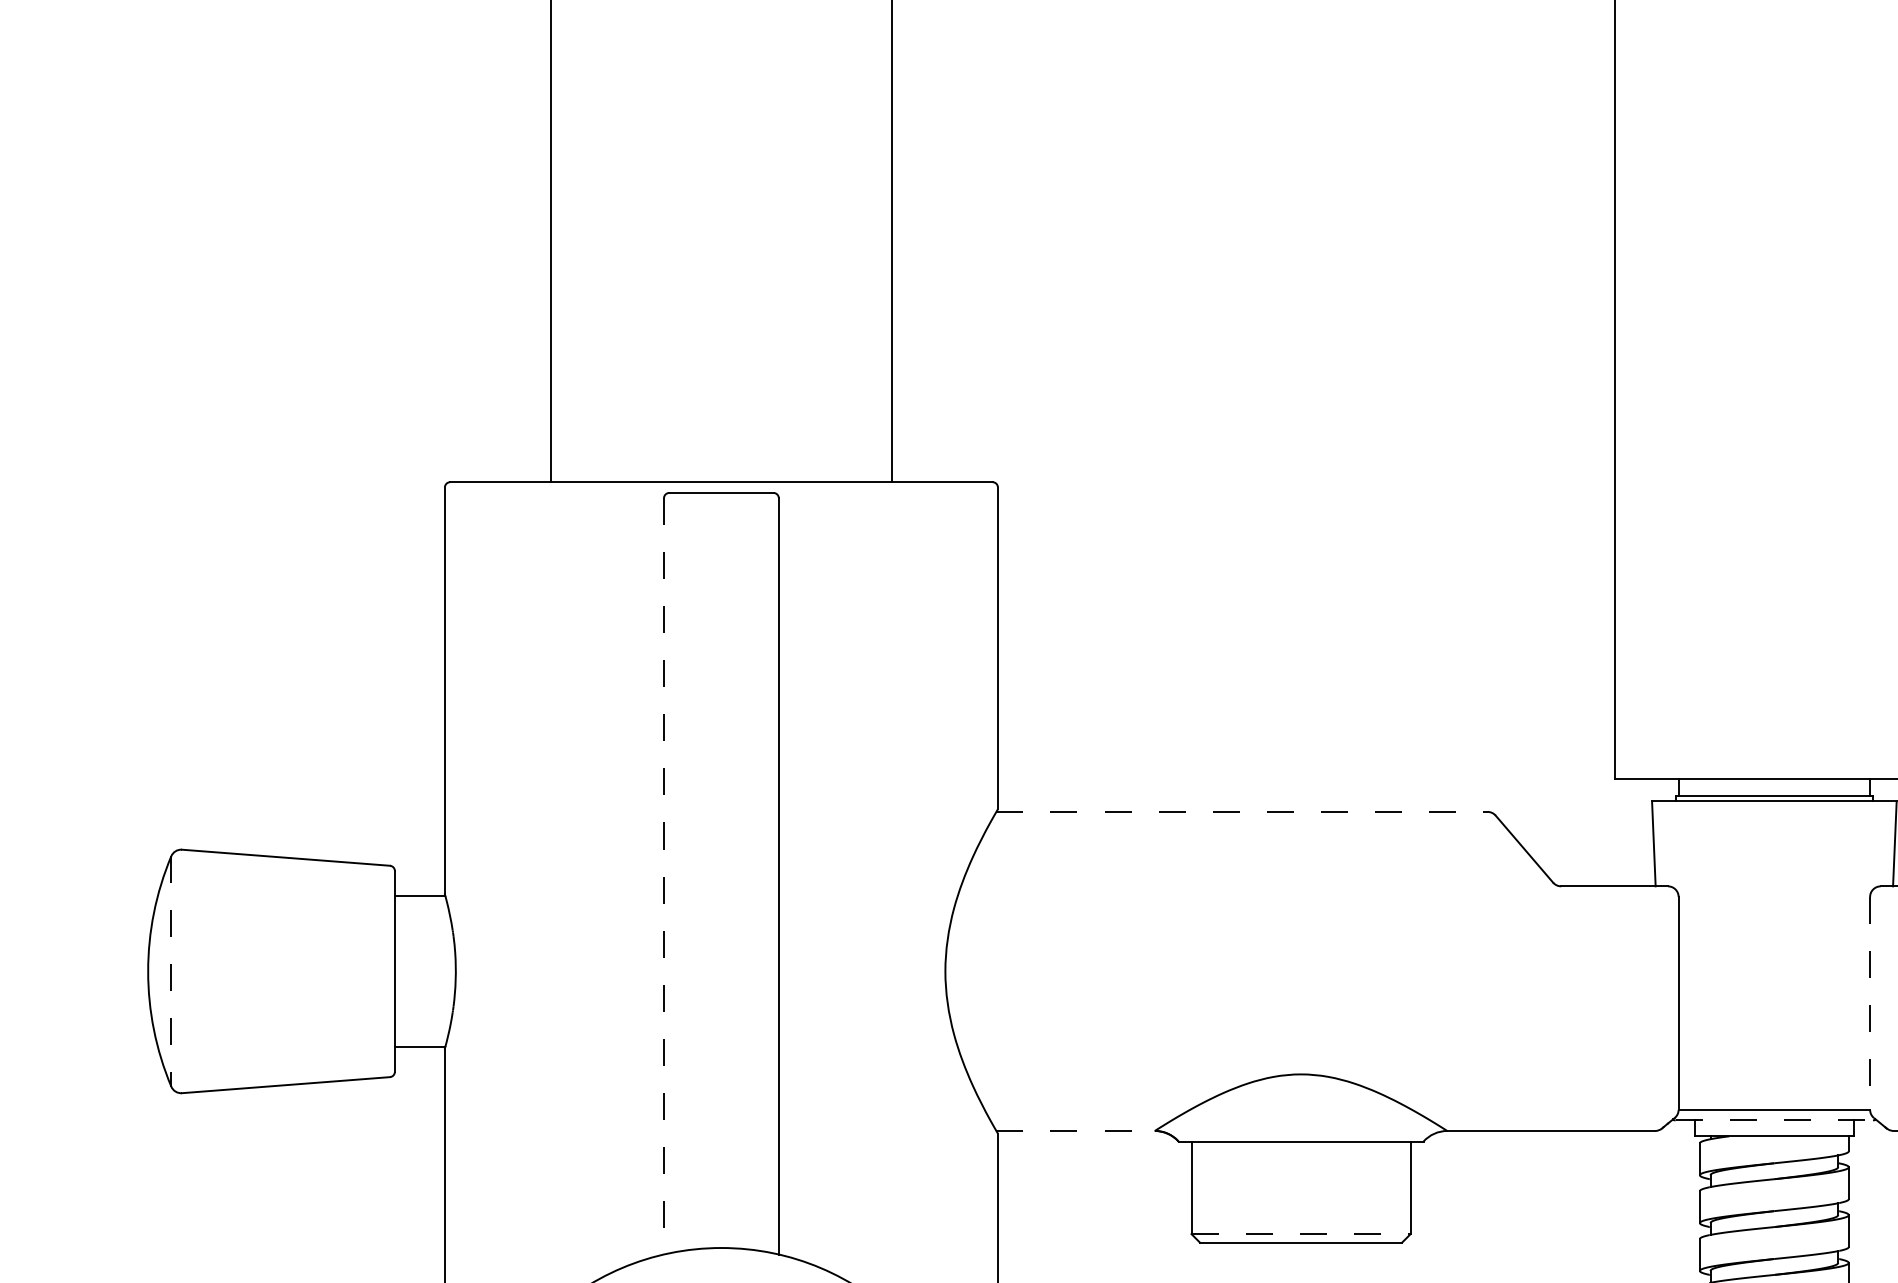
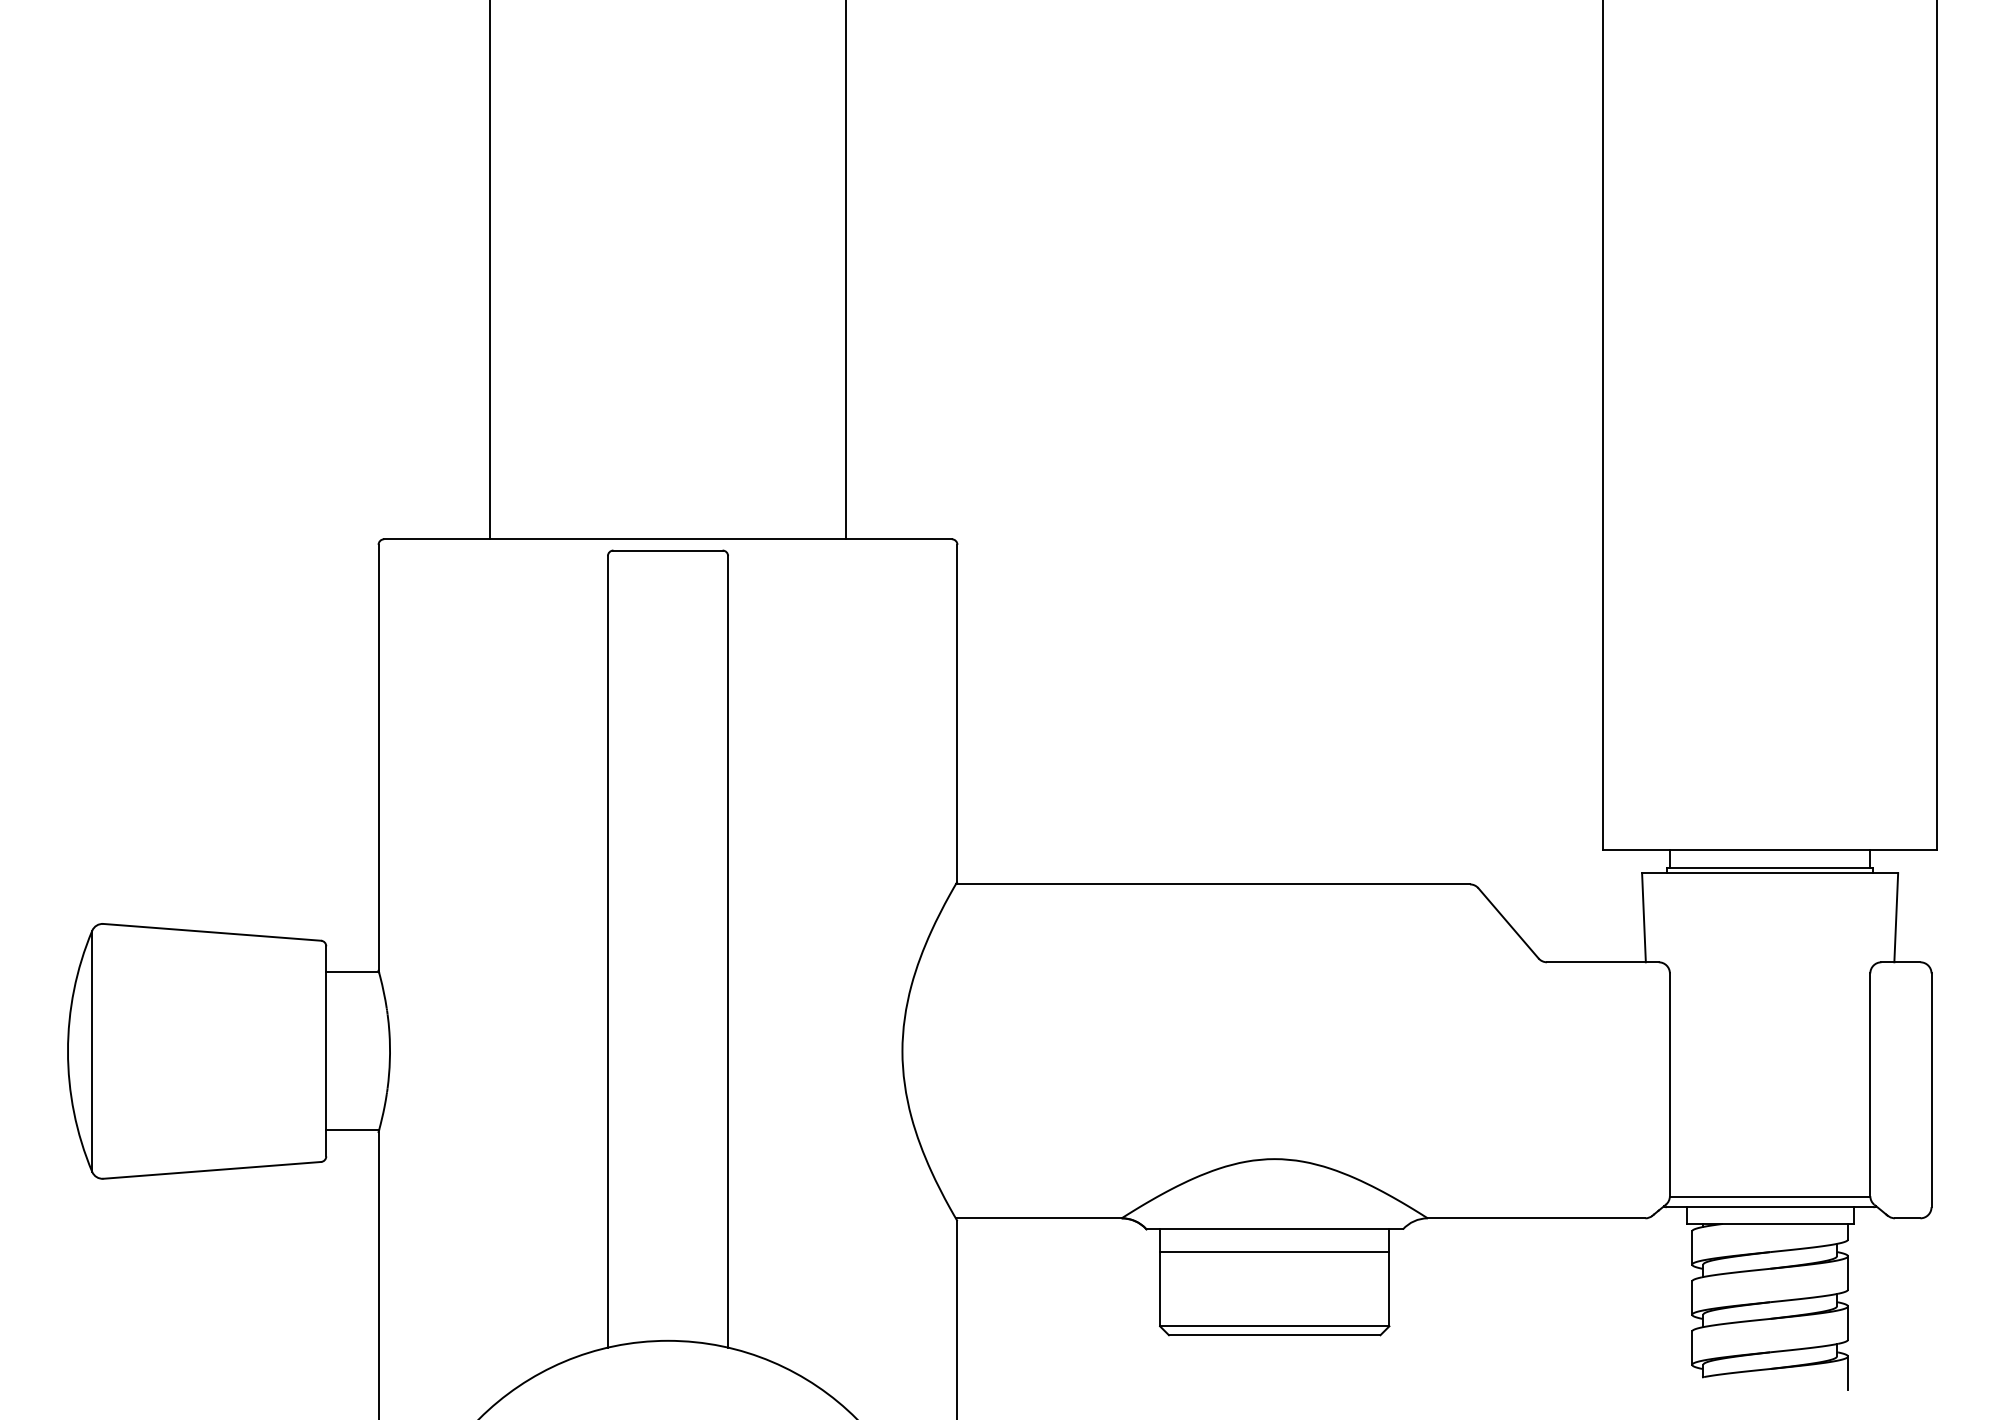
line: (1242, 812) -> (1213, 884), dashed -> solid
line: (663, 876) -> (607, 951), dashed -> solid
line: (171, 971) -> (92, 1051), dashed -> solid
line: (1870, 1004) -> (1870, 1085), dashed -> solid
line: (1774, 1120) -> (1770, 1207), dashed -> solid
line: (1075, 1131) -> (1038, 1218), dashed -> solid
line: (1300, 1162) -> (1274, 1251), added
line: (1300, 1234) -> (1274, 1326), dashed -> solid

